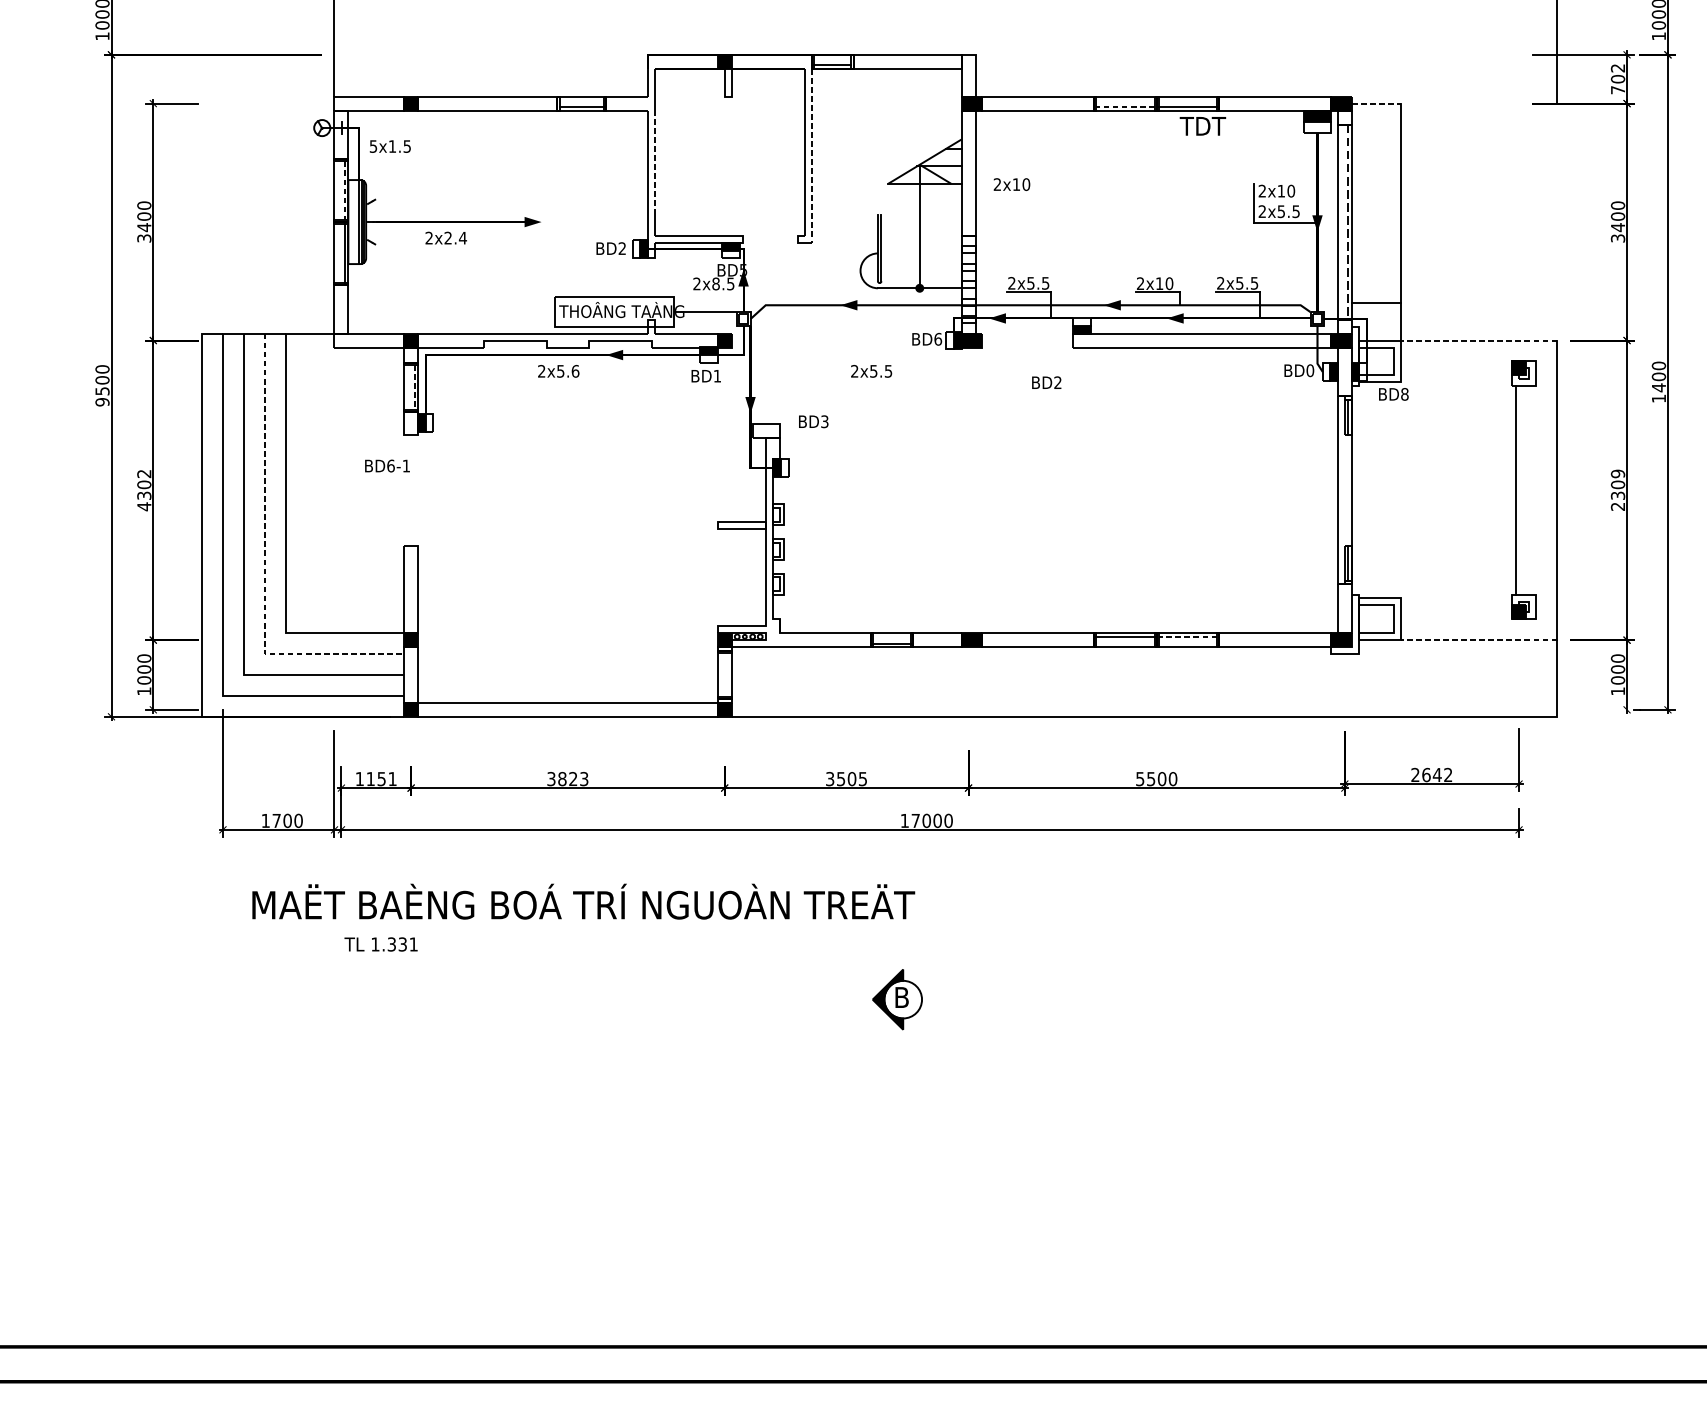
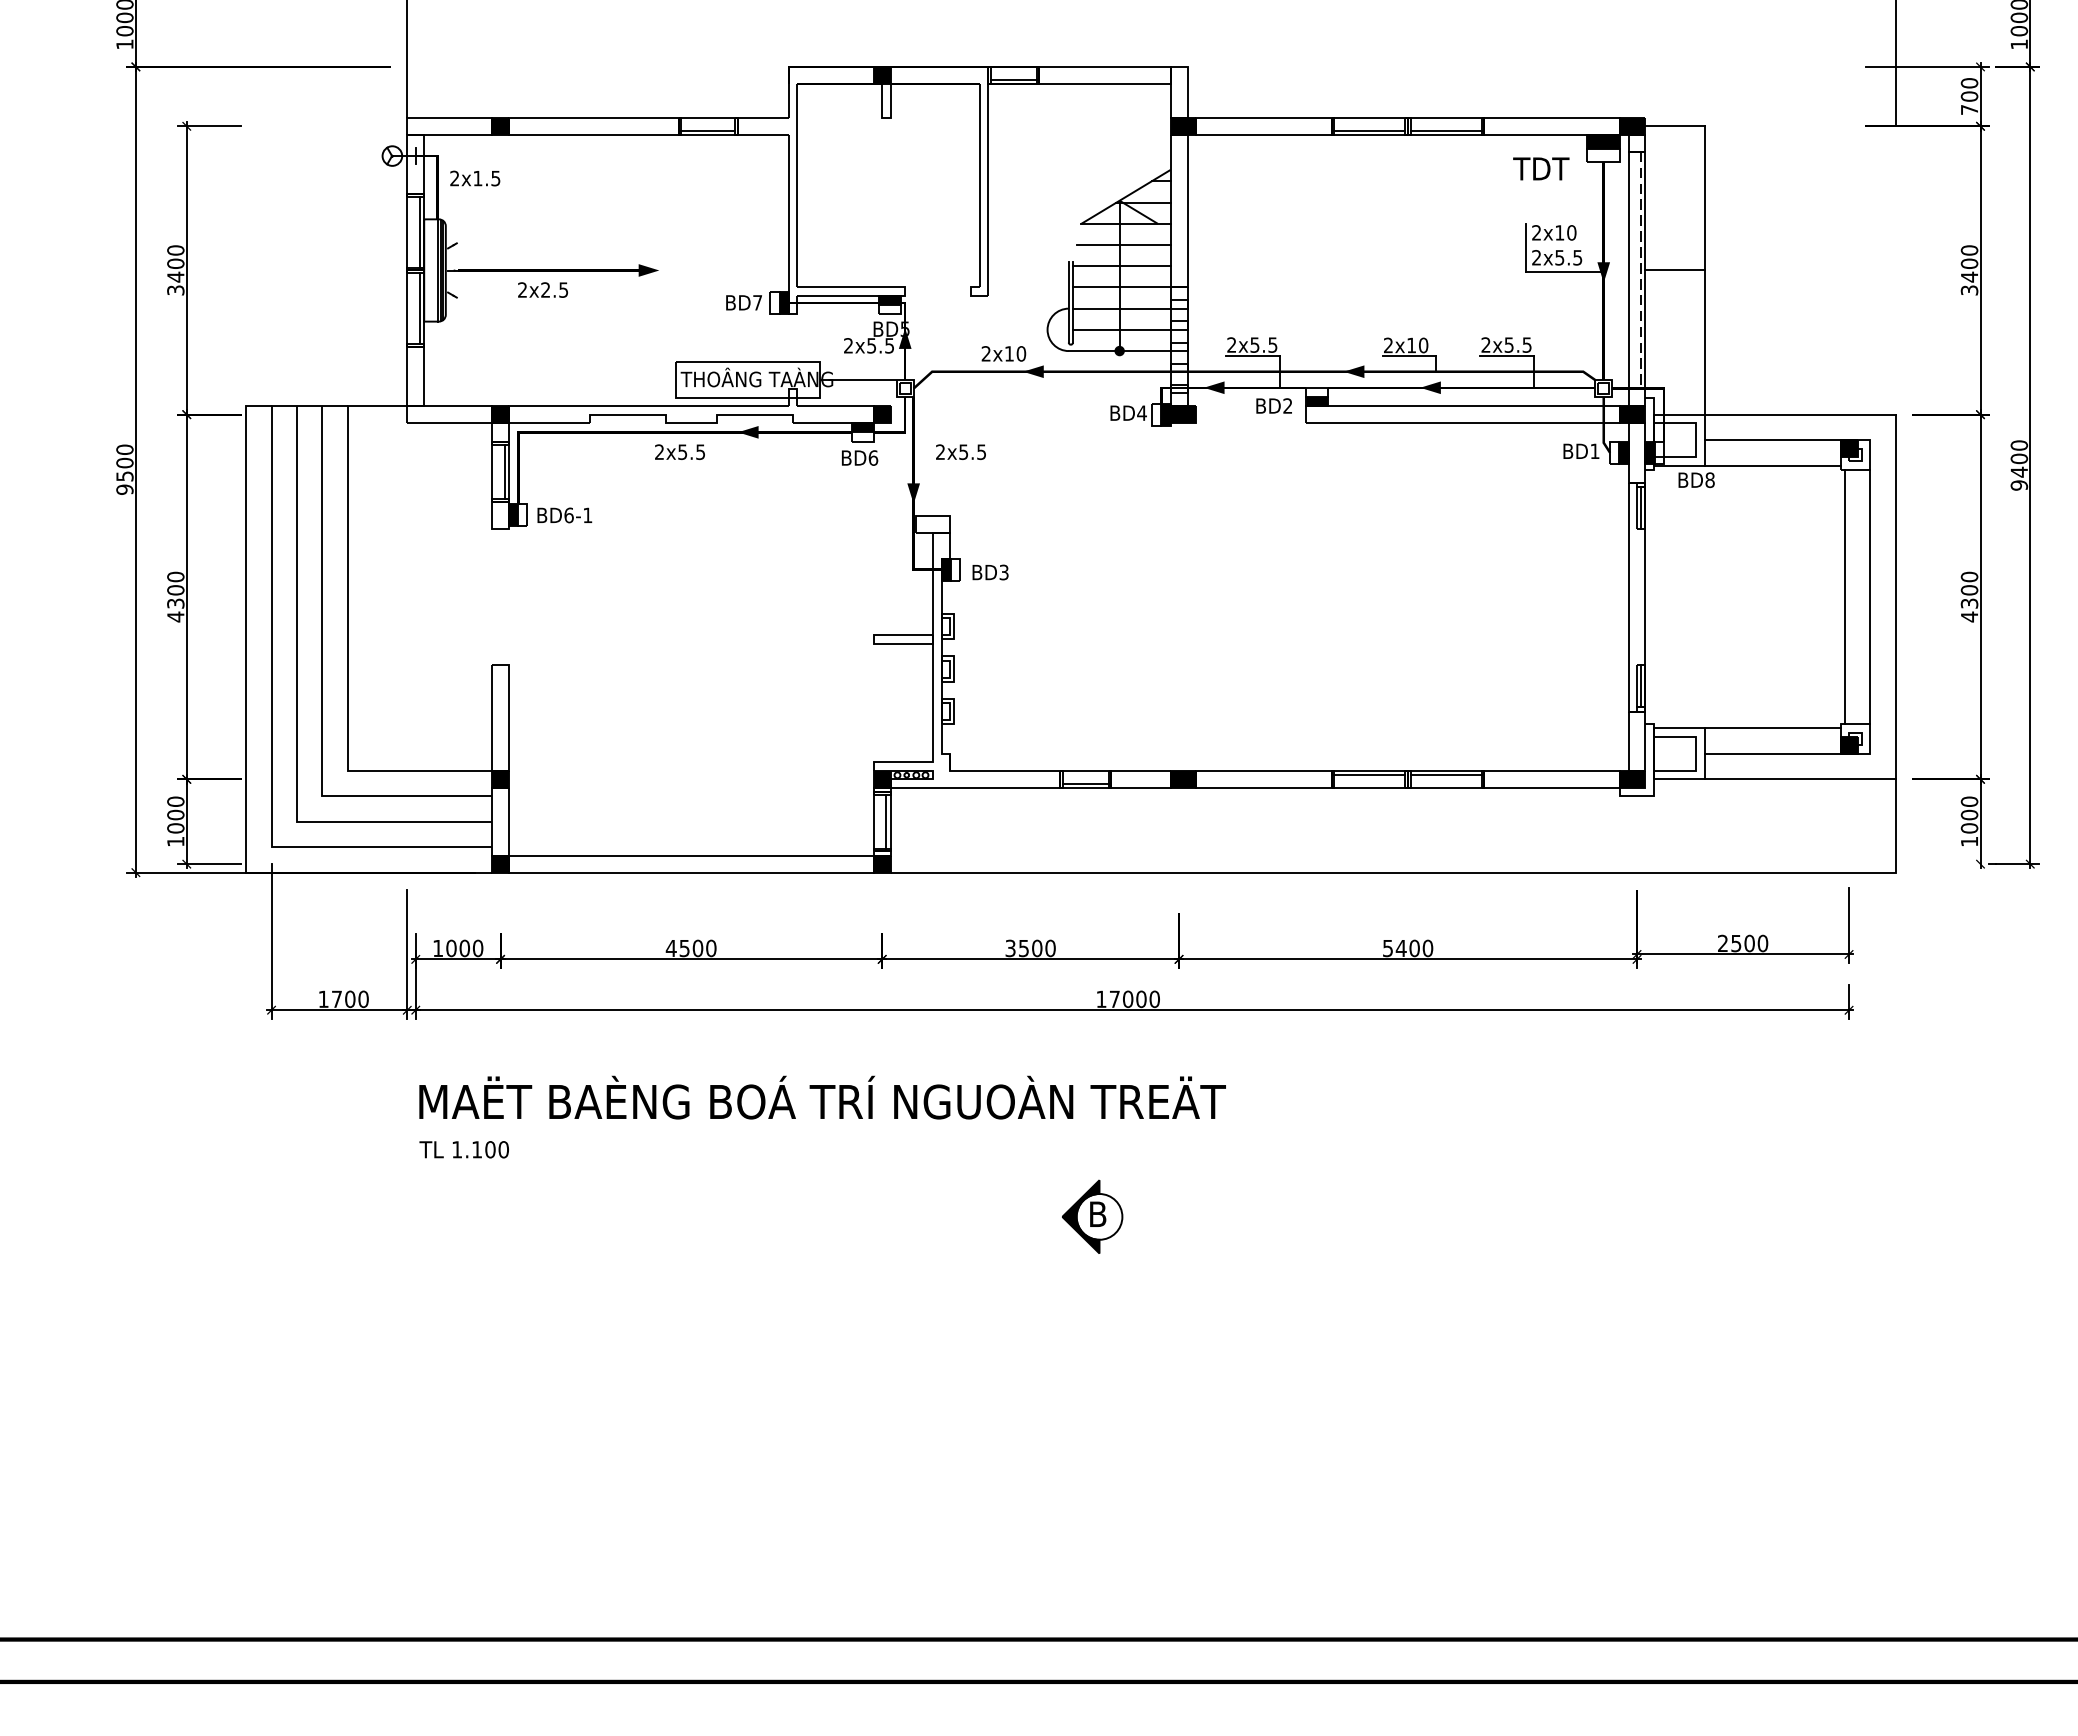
text: (1617, 68) -> (1969, 83), 702 -> 700
line: (1376, 103) -> (1675, 126), dashed -> solid
line: (1125, 107) -> (1369, 130), dashed -> solid
text: (1203, 125) -> (1541, 168), moved
text: (373, 146) -> (454, 178), 5x1.5 -> 2x1.5
line: (812, 156) -> (988, 190), dashed -> solid
line: (655, 162) -> (797, 198), dashed -> solid
text: (1011, 184) -> (1003, 353), moved
line: (344, 190) -> (419, 232), dashed -> solid
line: (922, 201) -> (1123, 245), added
line: (921, 218) -> (1121, 266), added
line: (921, 236) -> (1121, 287), added
text: (462, 237) -> (563, 289), 2x2.4 -> 2x2.5
text: (622, 248) -> (757, 302), BD2 -> BD7
line: (921, 253) -> (1121, 308), added
line: (921, 270) -> (1121, 329), added
text: (715, 283) -> (871, 345), 2x8.5 -> 2x5.5
line: (1375, 303) -> (1674, 270), moved
text: (937, 339) -> (1141, 413), BD6 -> BD4
line: (1478, 340) -> (1799, 414), dashed -> solid
line: (1456, 361) -> (1772, 440), added
text: (871, 370) -> (960, 451), moved
text: (1309, 370) -> (1594, 451), BD0 -> BD1
text: (575, 371) -> (700, 452), 2x5.6 -> 2x5.5
text: (717, 375) -> (873, 457), BD1 -> BD6
text: (1046, 382) -> (1273, 405), moved
line: (1456, 382) -> (1772, 465), added
line: (414, 388) -> (504, 472), dashed -> solid
text: (1659, 398) -> (2019, 485), 1400 -> 9400
text: (813, 421) -> (990, 572), moved
text: (387, 466) -> (564, 515), moved
text: (144, 473) -> (175, 576), 4302 -> 4300
line: (1536, 489) -> (1870, 596), added
text: (1617, 489) -> (1969, 596), 2309 -> 4300
line: (264, 563) -> (322, 686), dashed -> solid
line: (1456, 598) -> (1772, 728), added
line: (1456, 618) -> (1772, 753), added
line: (1188, 637) -> (1446, 775), dashed -> solid
line: (1478, 640) -> (1799, 779), dashed -> solid
line: (728, 674) -> (886, 821), added
text: (1437, 775) -> (1749, 943), 2642 -> 2500
text: (381, 779) -> (464, 948), 1151 -> 1000
text: (567, 779) -> (690, 948), 3823 -> 4500
text: (862, 779) -> (1050, 948), 3505 -> 3500
text: (1150, 779) -> (1400, 948), 5500 -> 5400
text: (583, 901) -> (822, 1097), moved
text: (402, 944) -> (490, 1149), 1.331 -> 1.100

